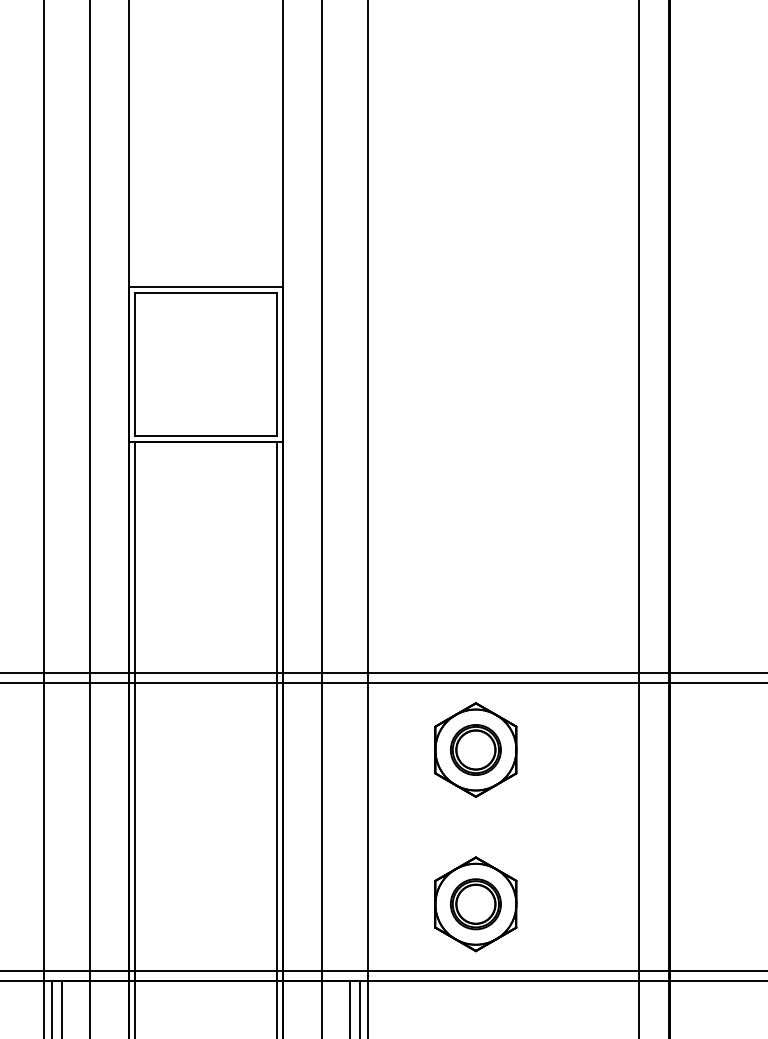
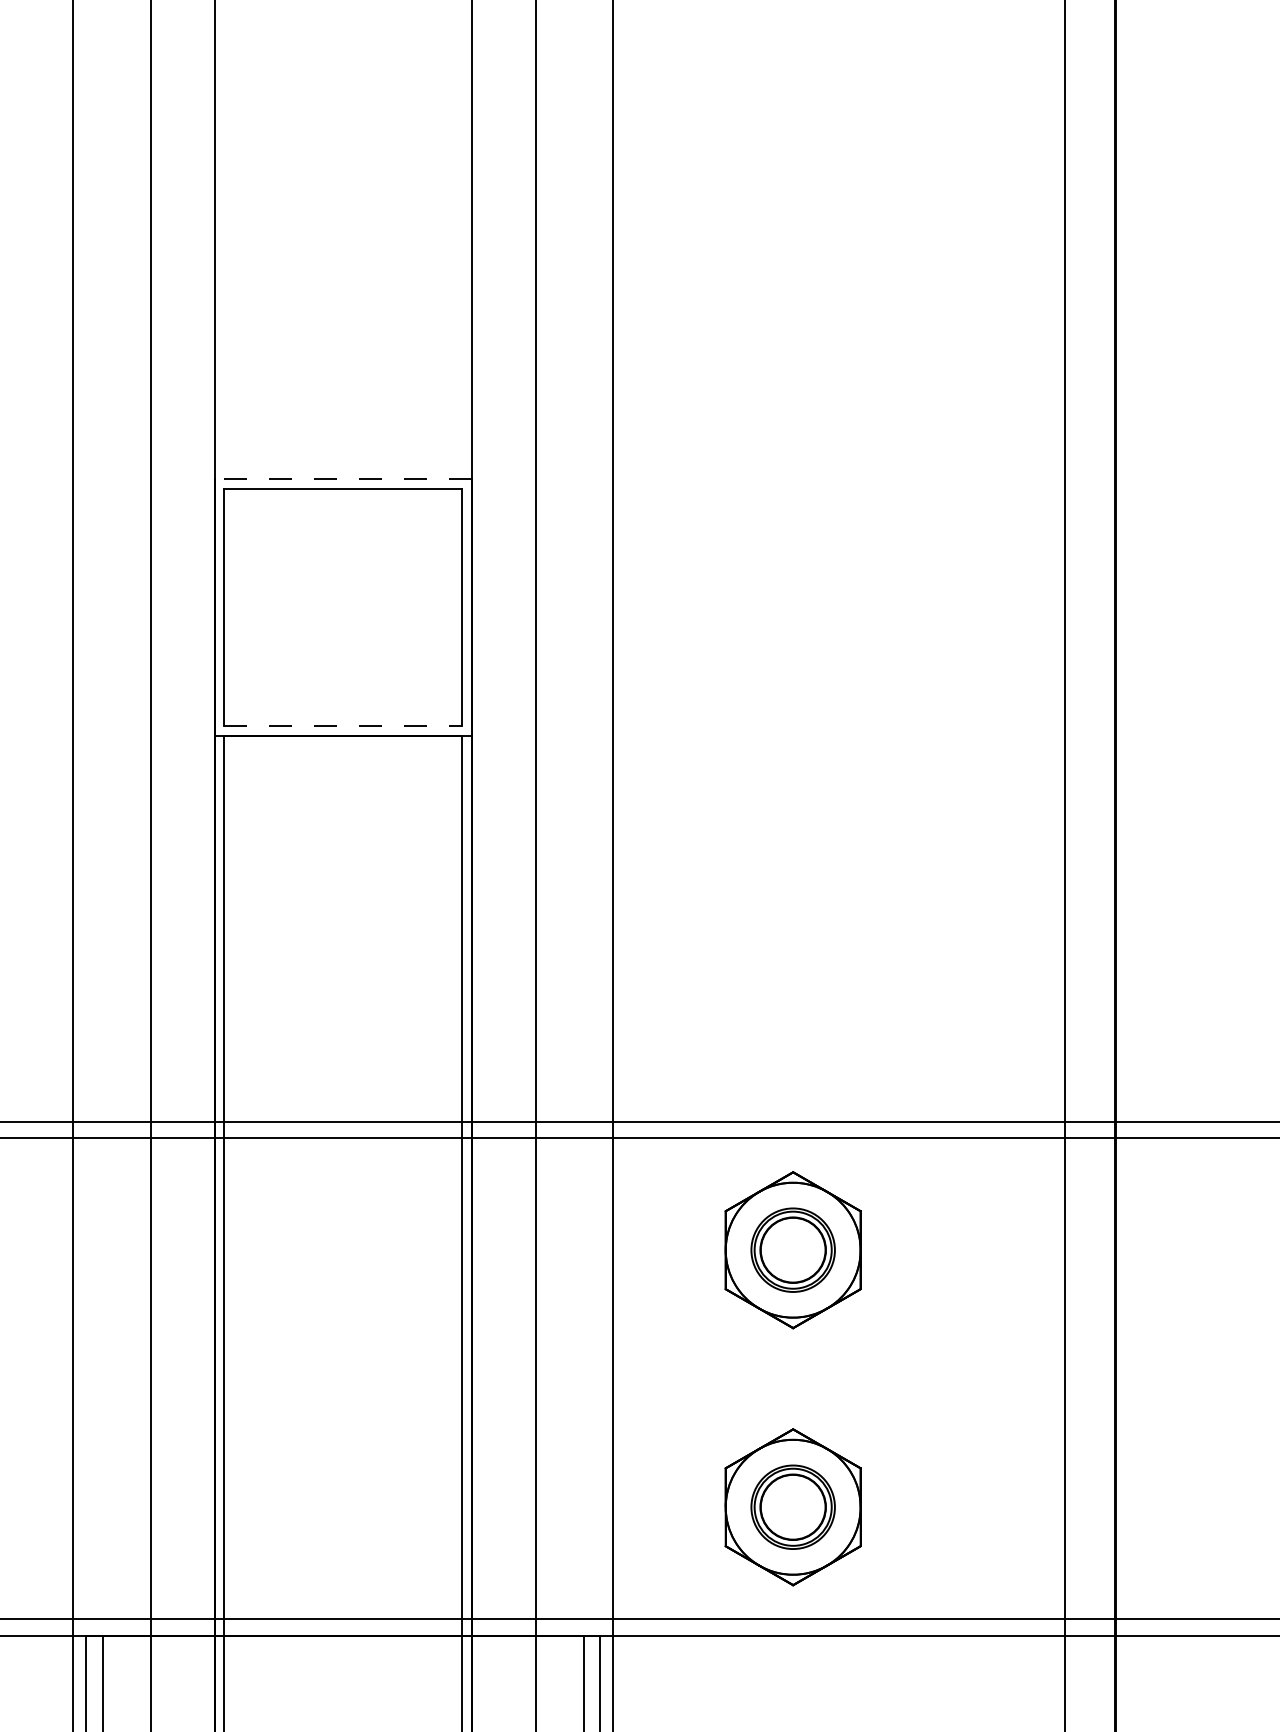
line: (205, 287) -> (342, 479), solid -> dashed
line: (206, 435) -> (344, 726), solid -> dashed

